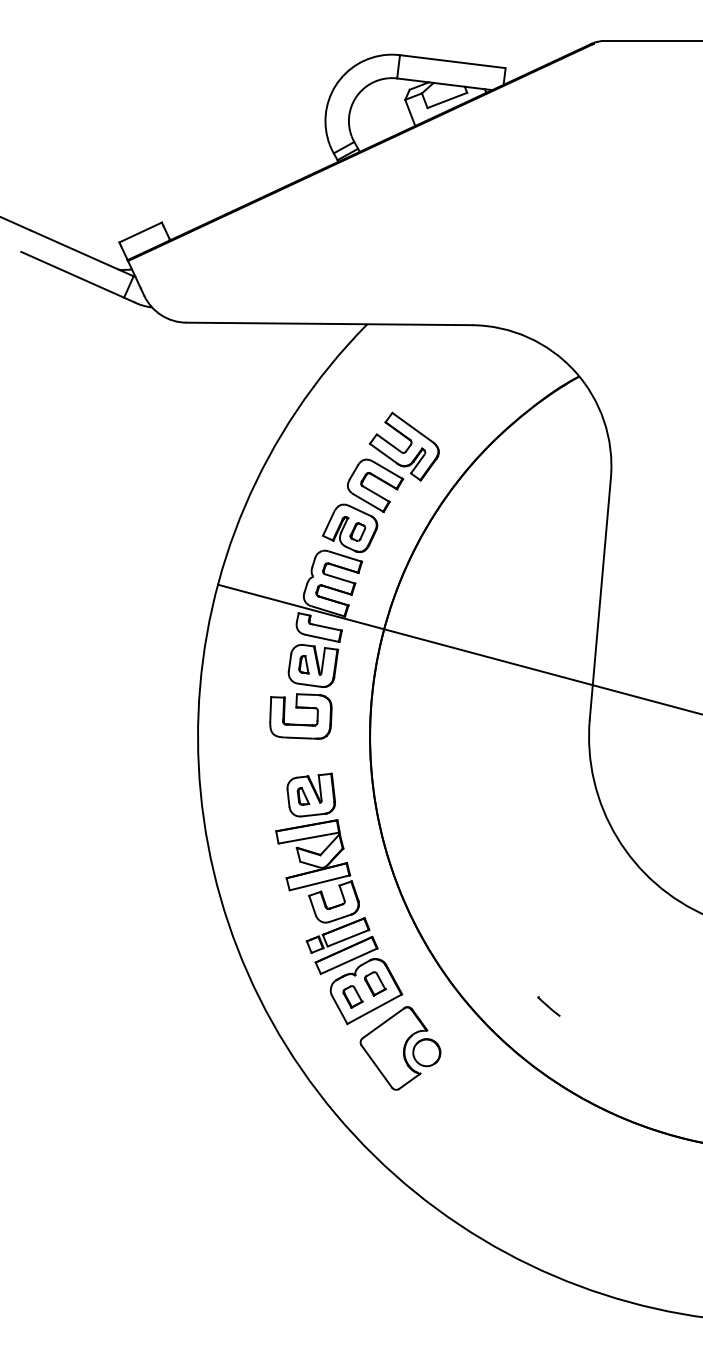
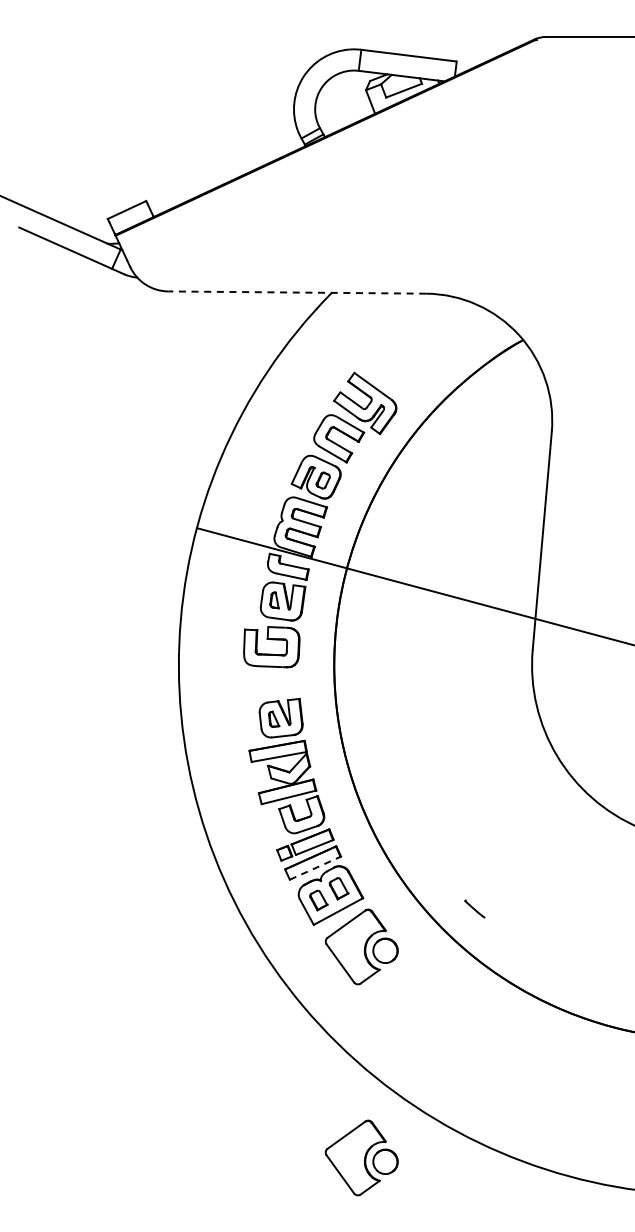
line: (329, 323) -> (297, 292), solid -> dashed
line: (349, 961) -> (315, 868), solid -> dashed
line: (548, 1005) -> (474, 908), moved
part: (400, 1281) -> (361, 1157), added

